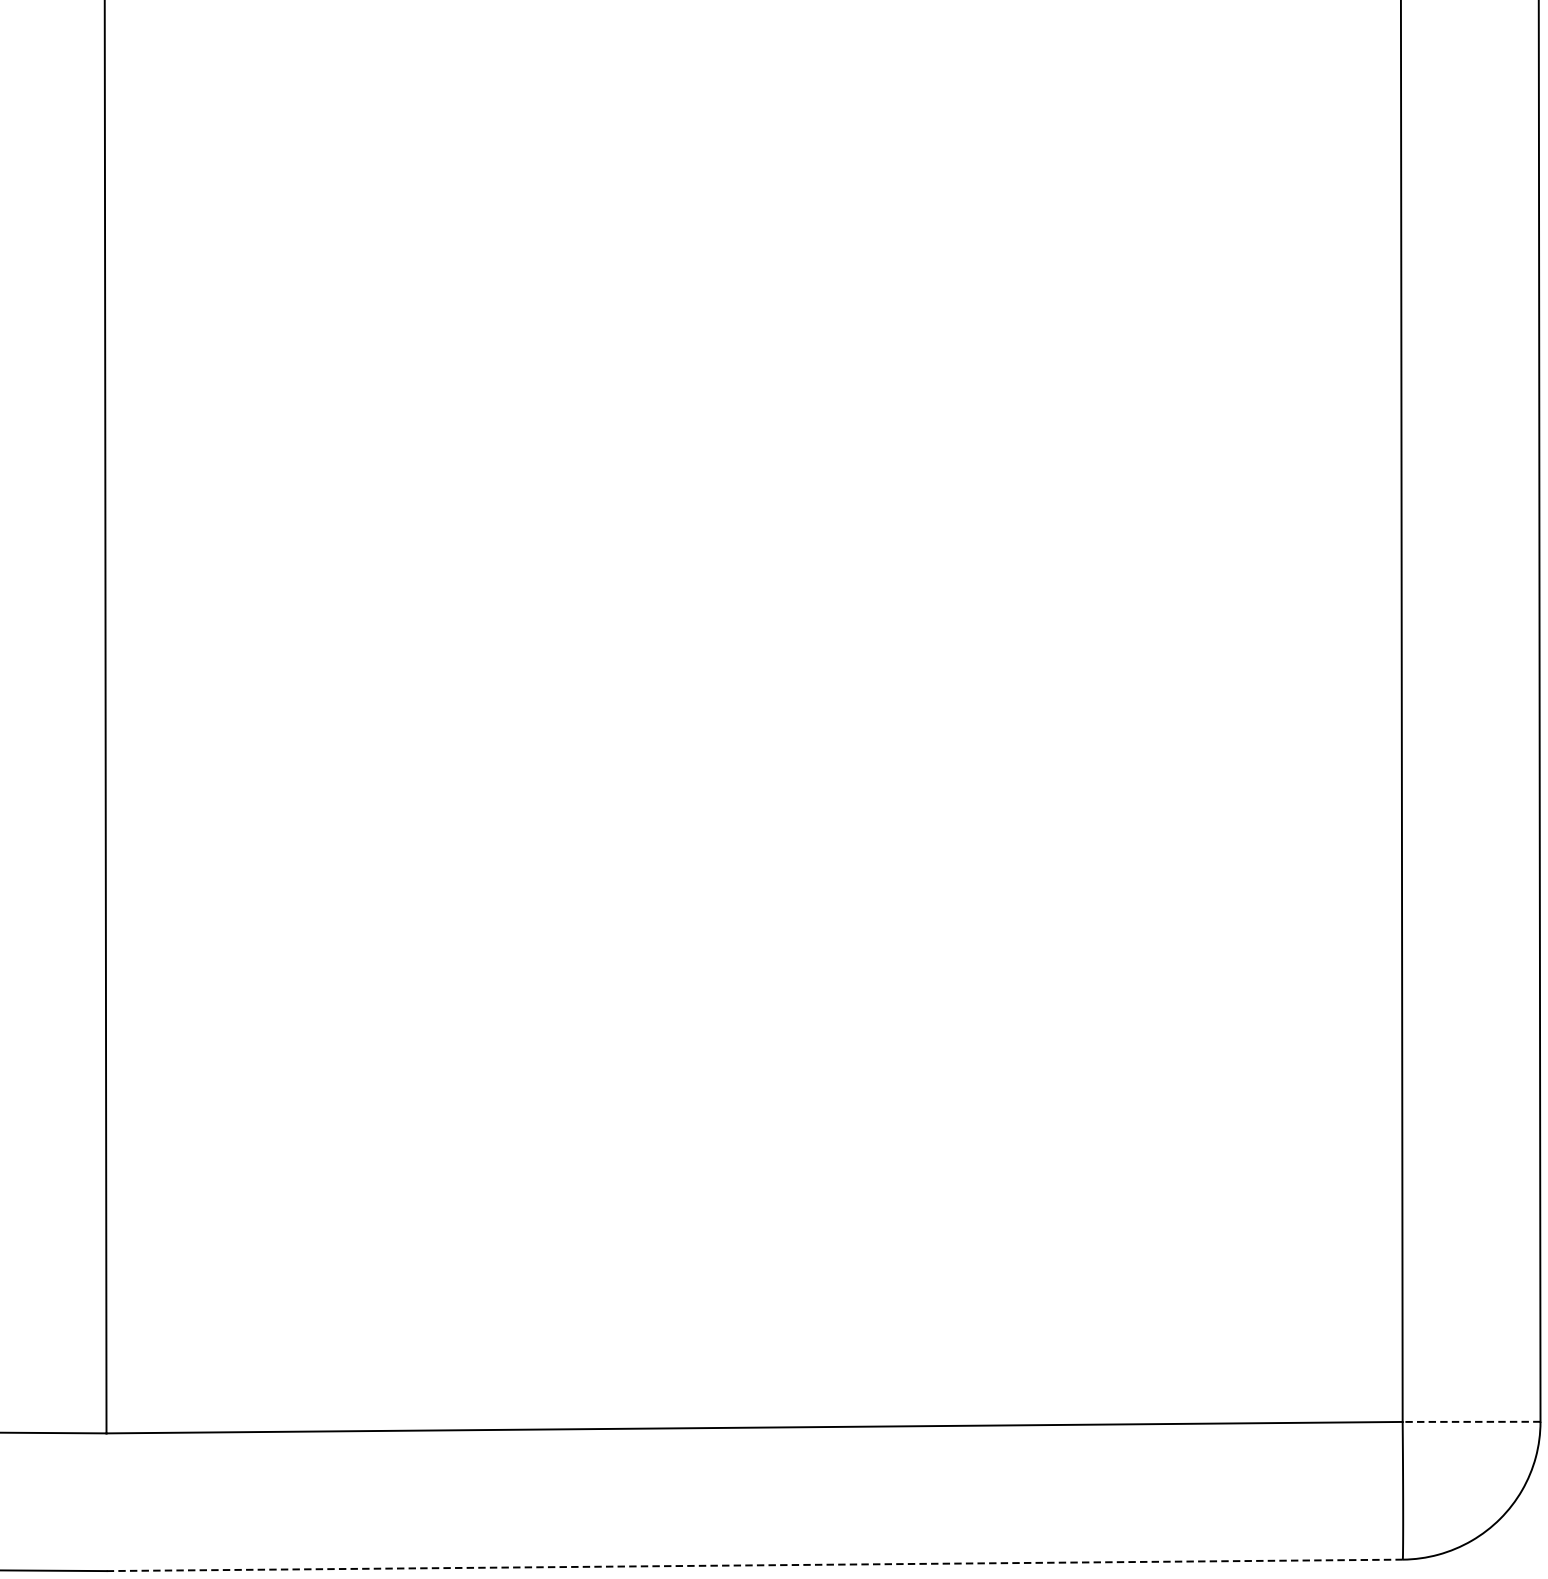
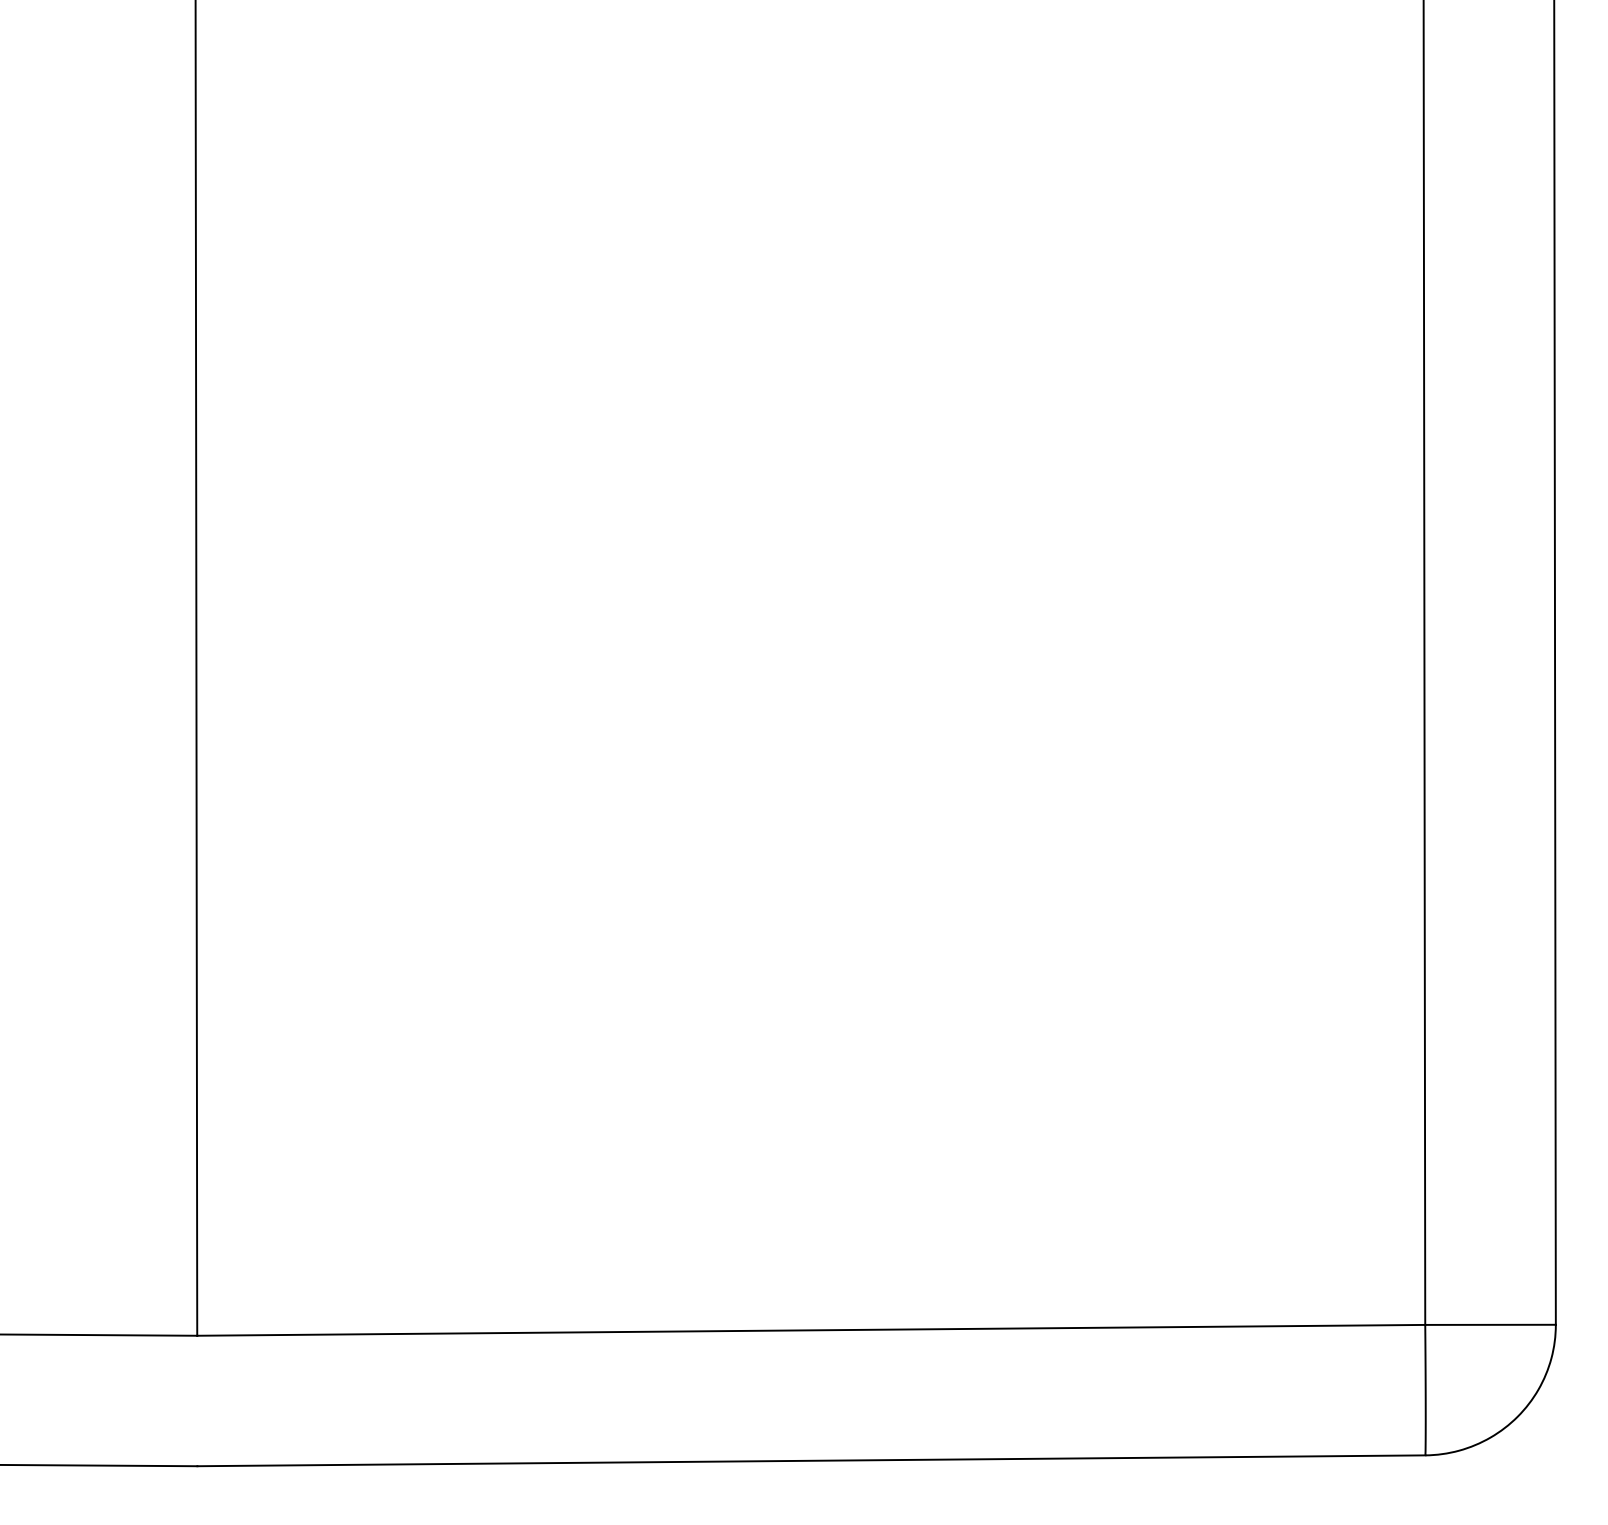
line: (1471, 1421) -> (1490, 1324), dashed -> solid
line: (753, 1565) -> (810, 1460), dashed -> solid

